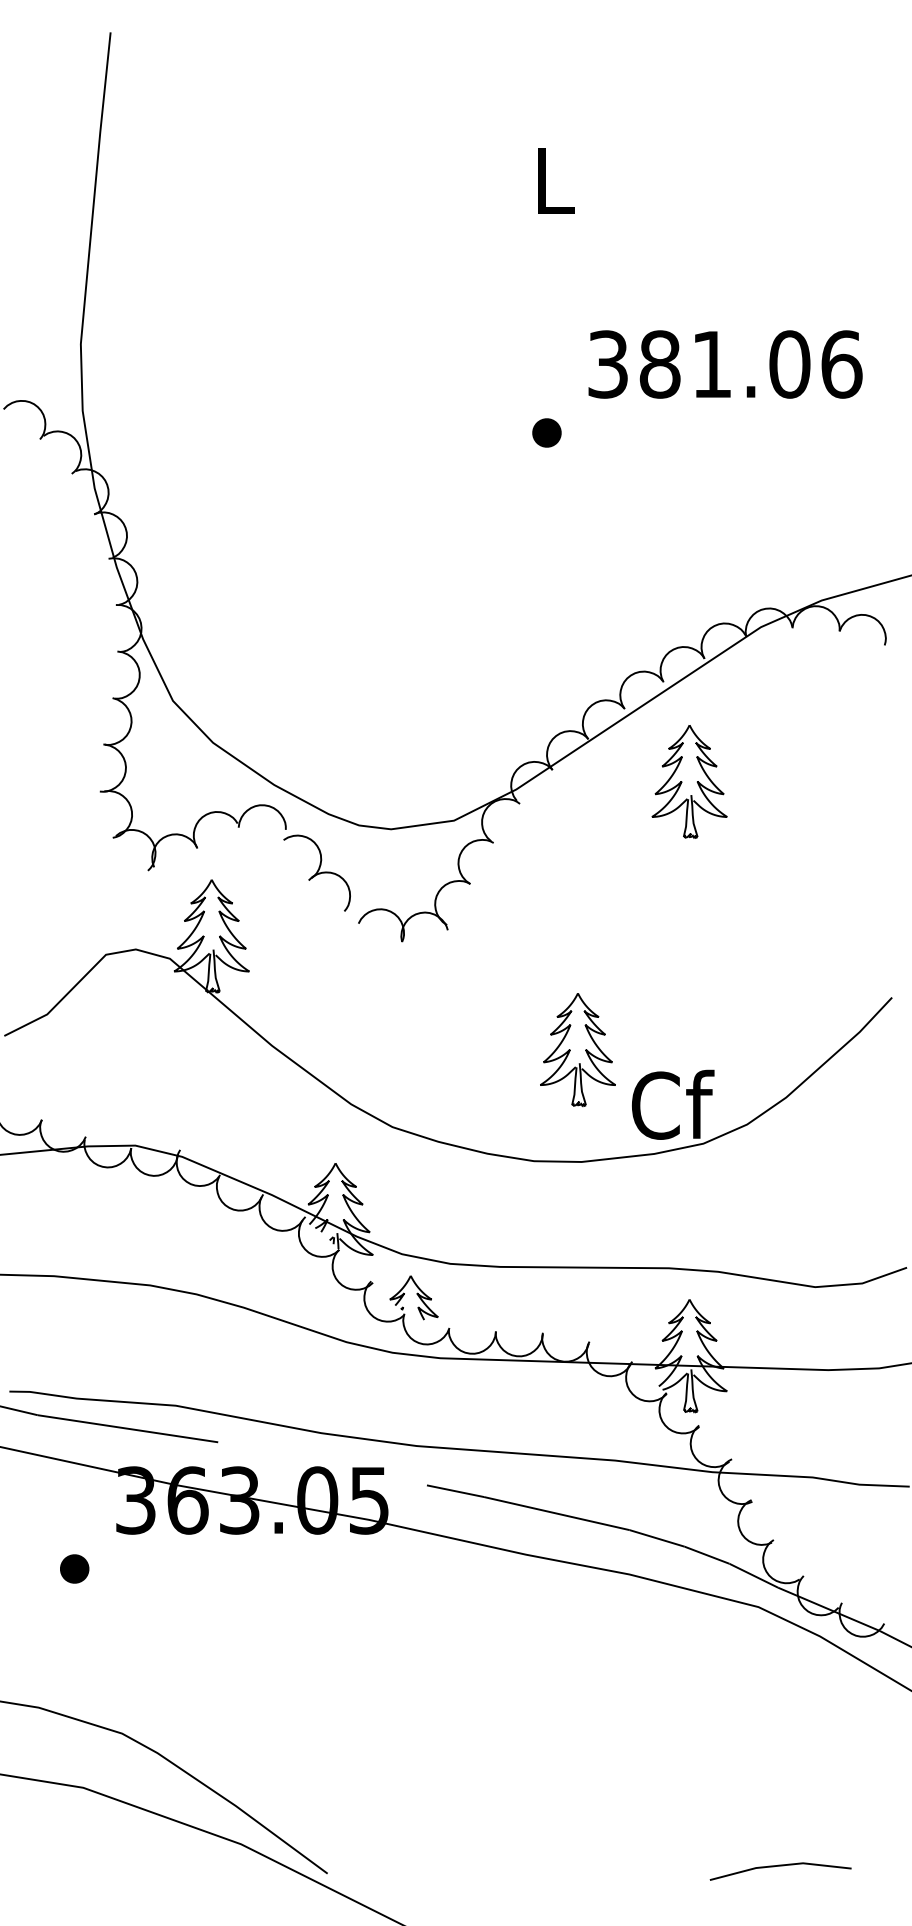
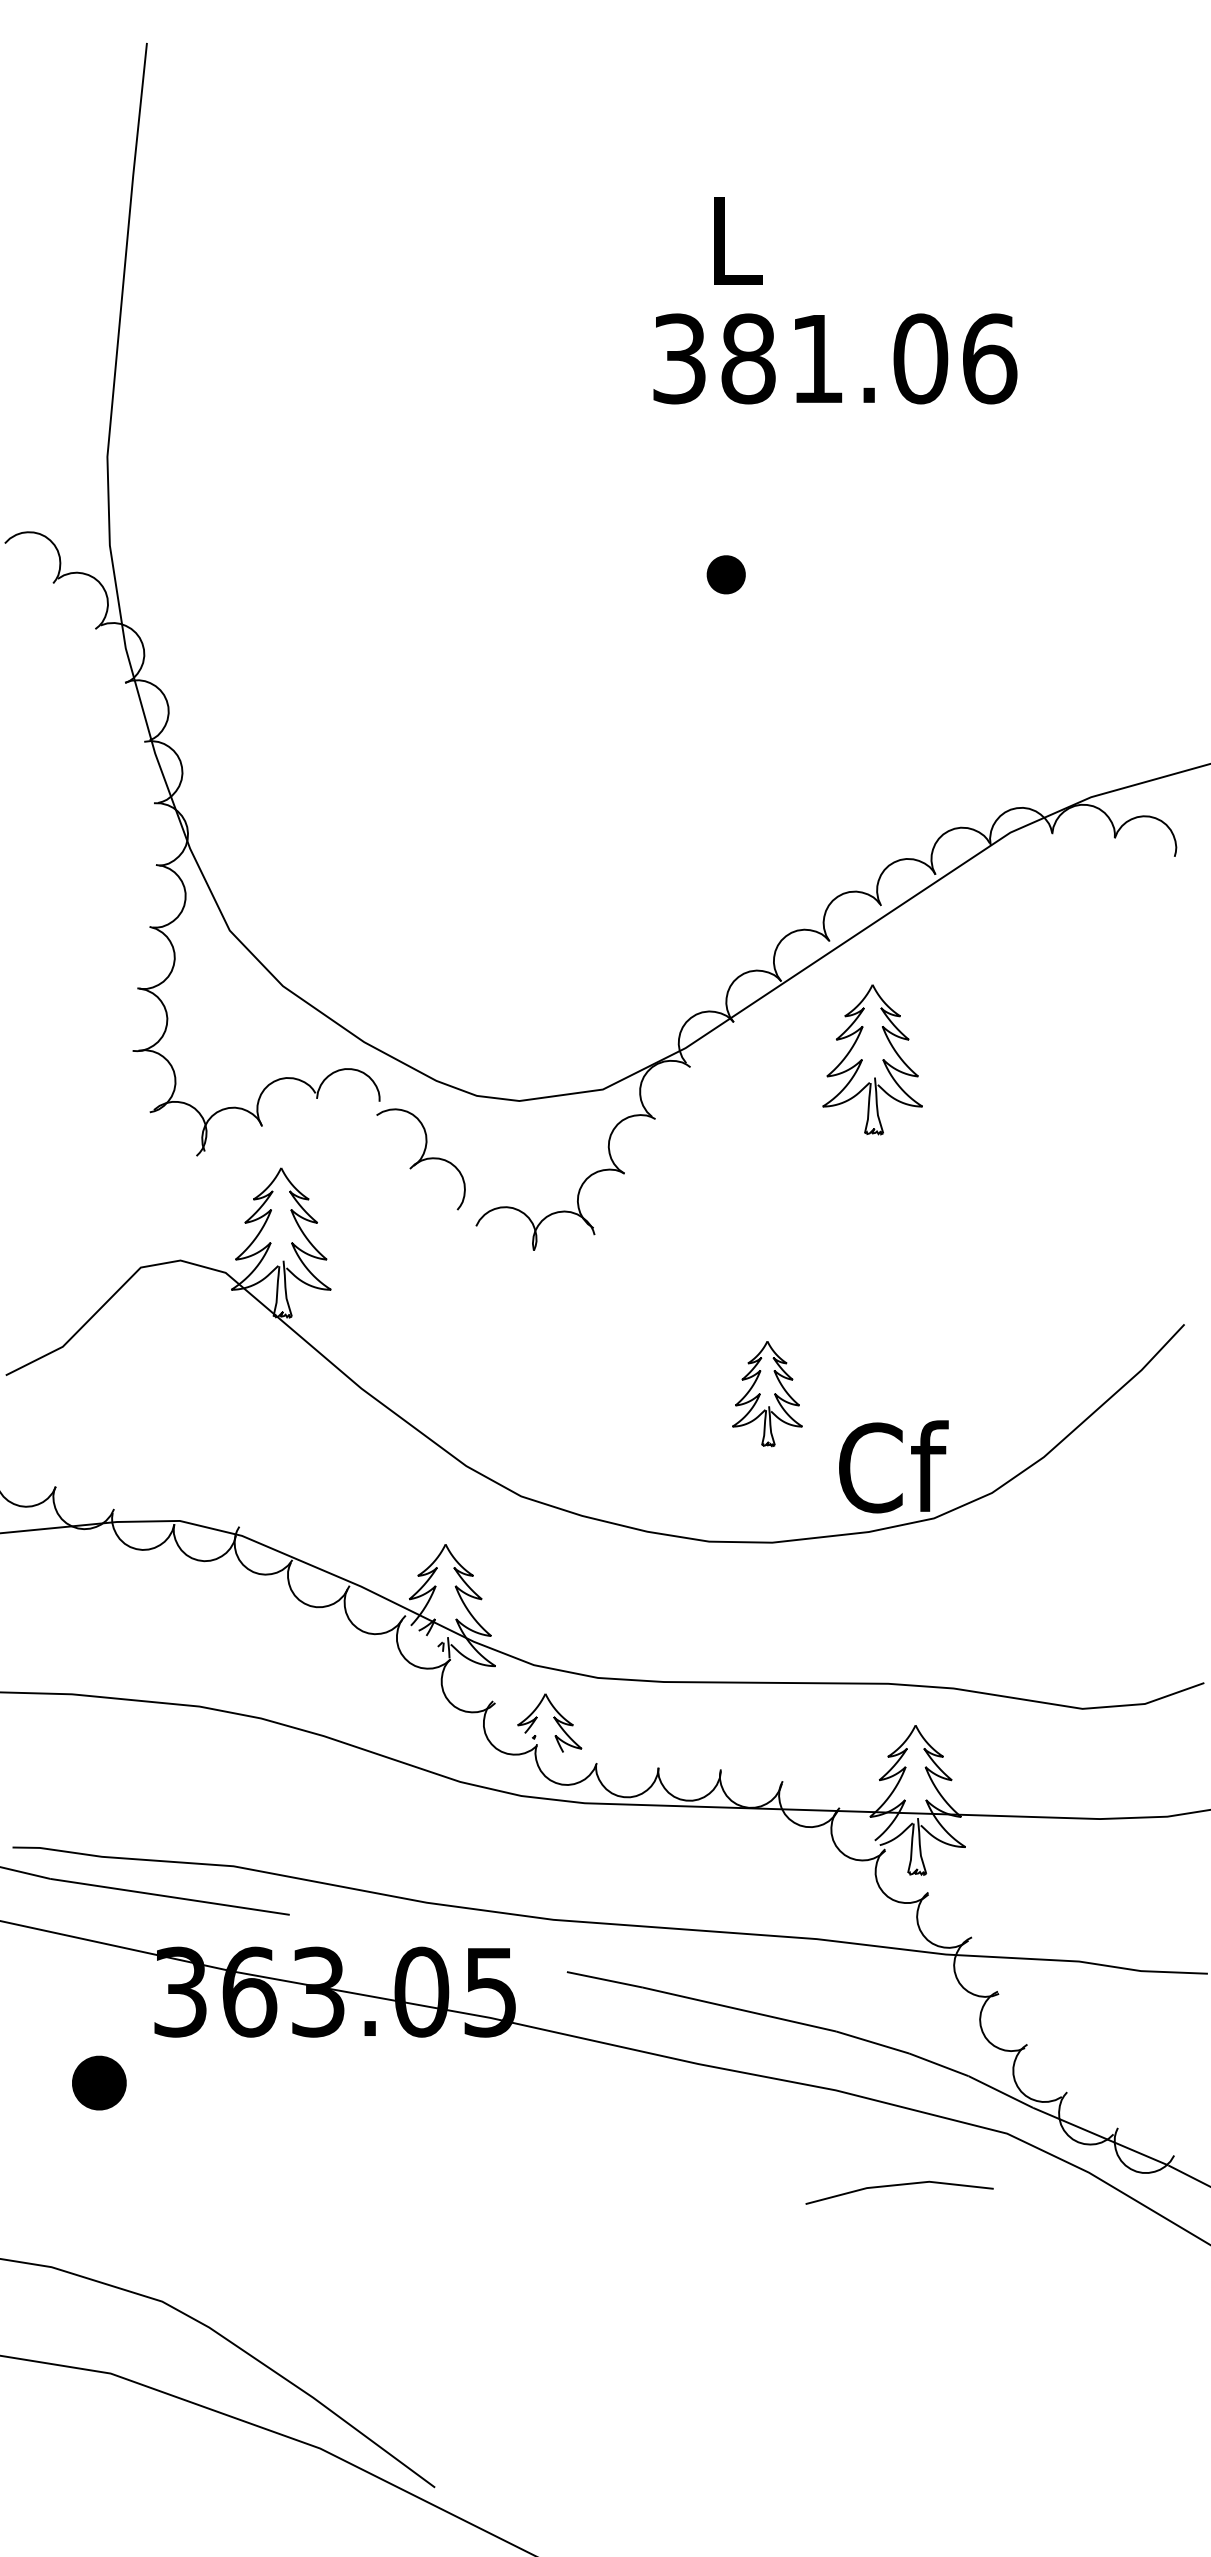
text: (725, 364) -> (835, 358), moved
part: (689, 781) -> (872, 1059), moved
part: (578, 1049) -> (767, 1393), size x0.7
part: (74, 1568) -> (98, 2082), size x1.4
line: (780, 1866) -> (899, 2185), moved

